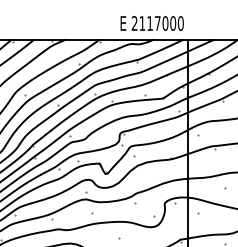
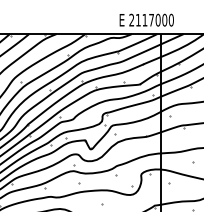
text: (151, 23) -> (146, 20), moved

